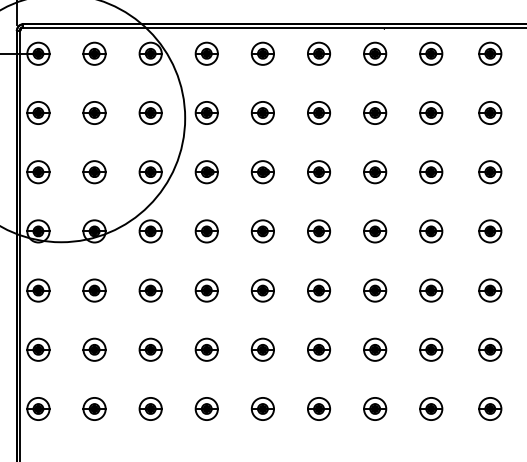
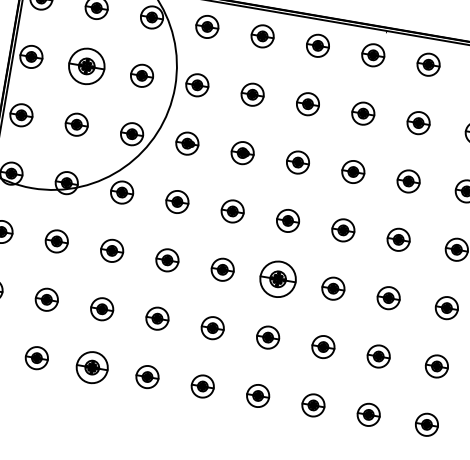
part: (94, 112) -> (86, 65), size x1.6
part: (318, 290) -> (277, 279), size x1.6
part: (150, 408) -> (92, 367), size x1.4

